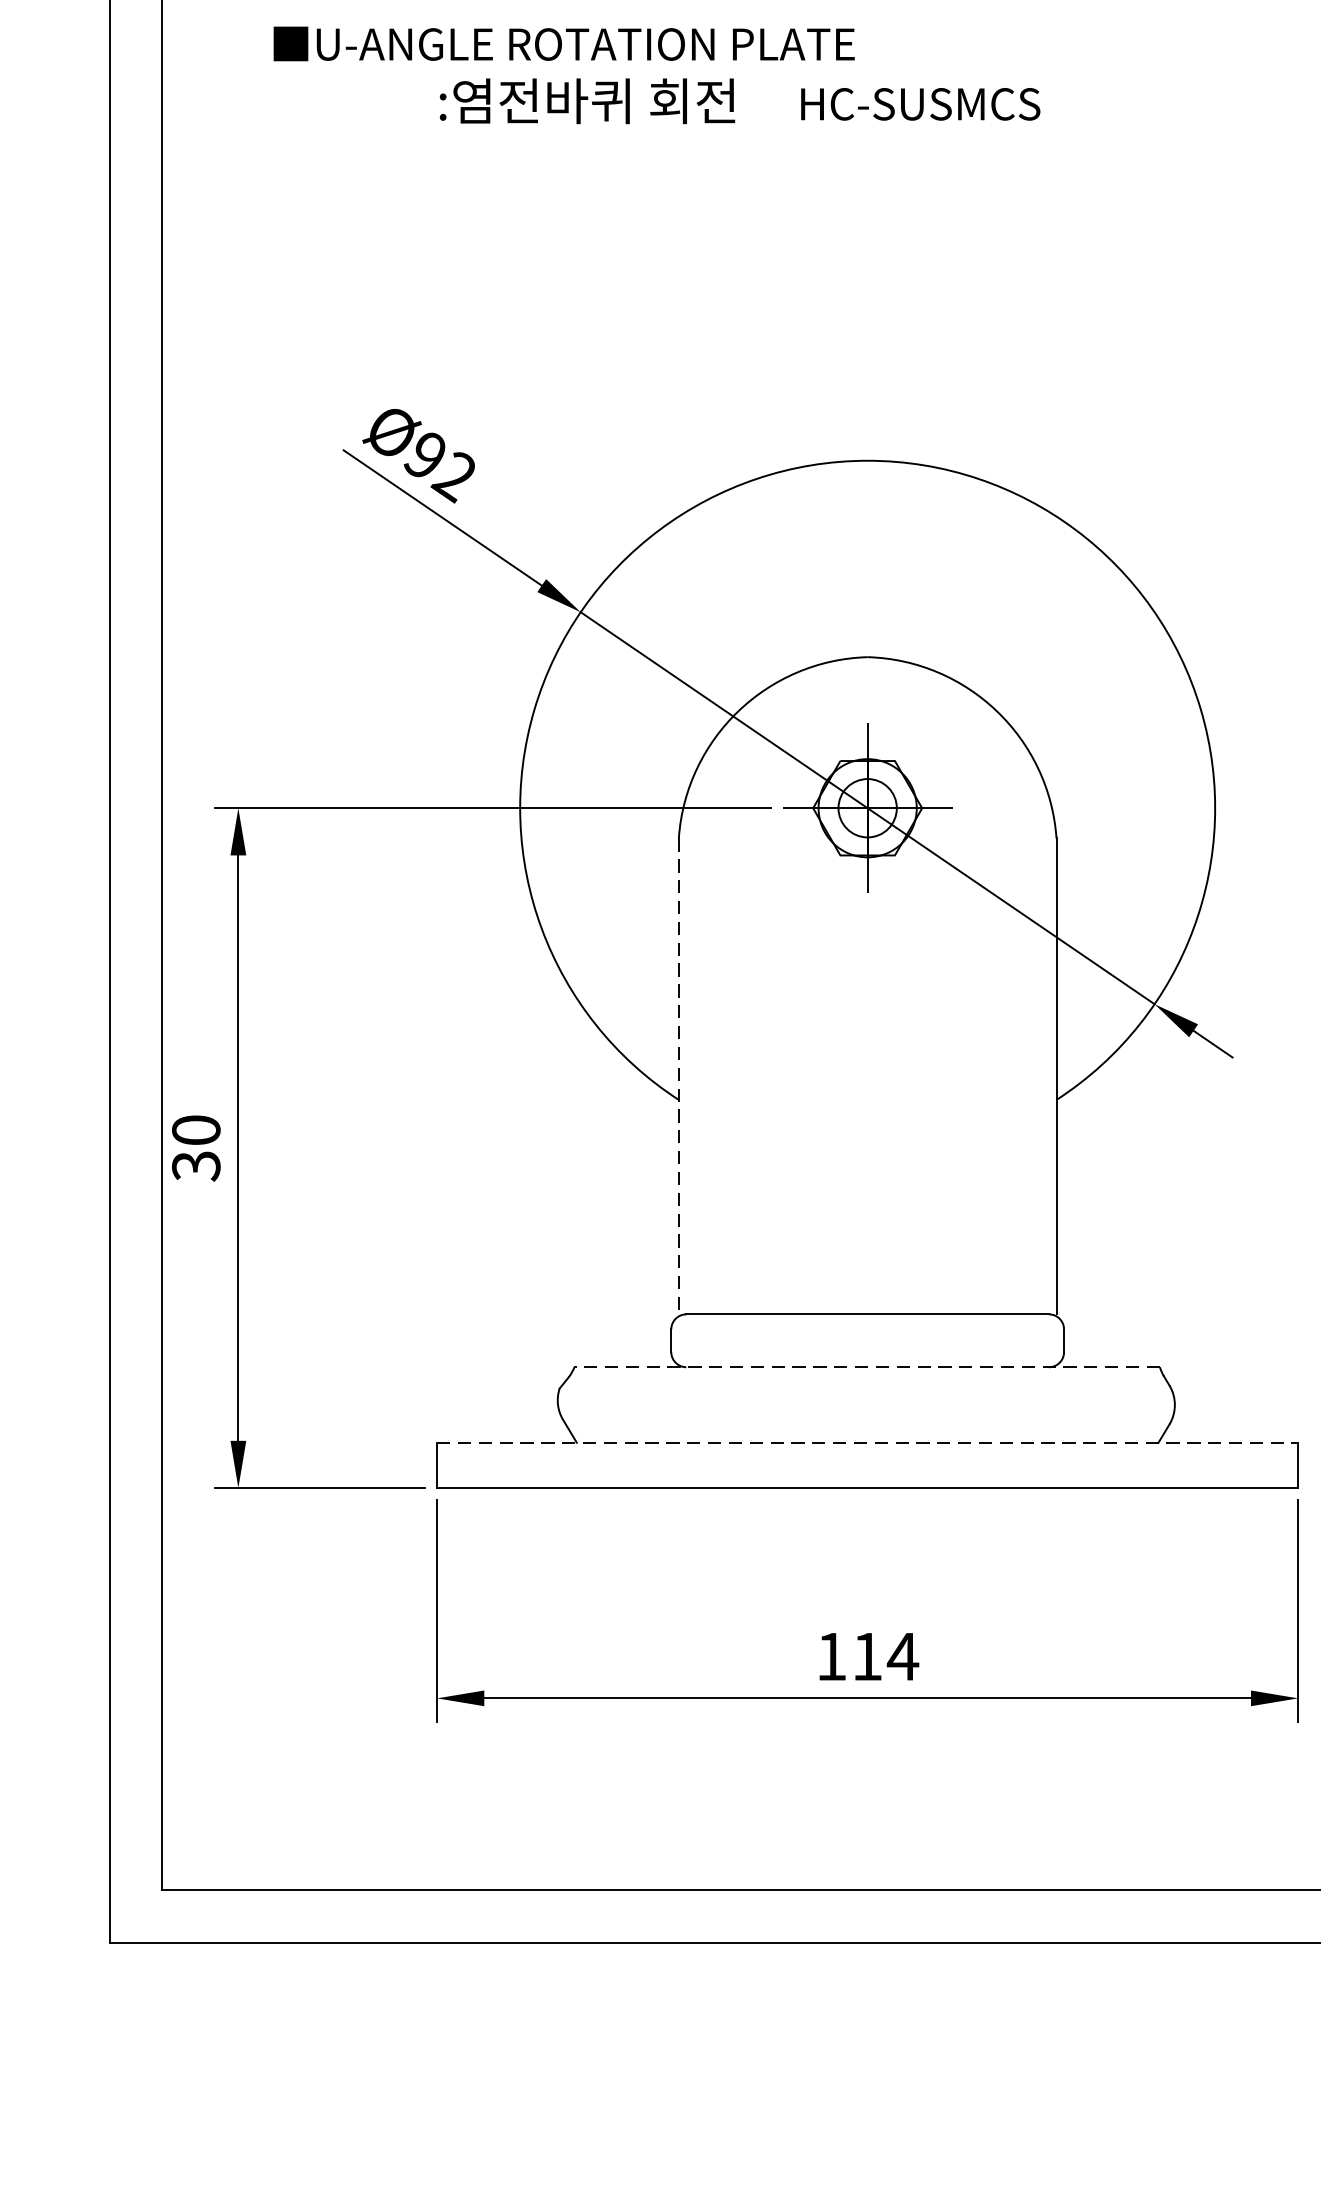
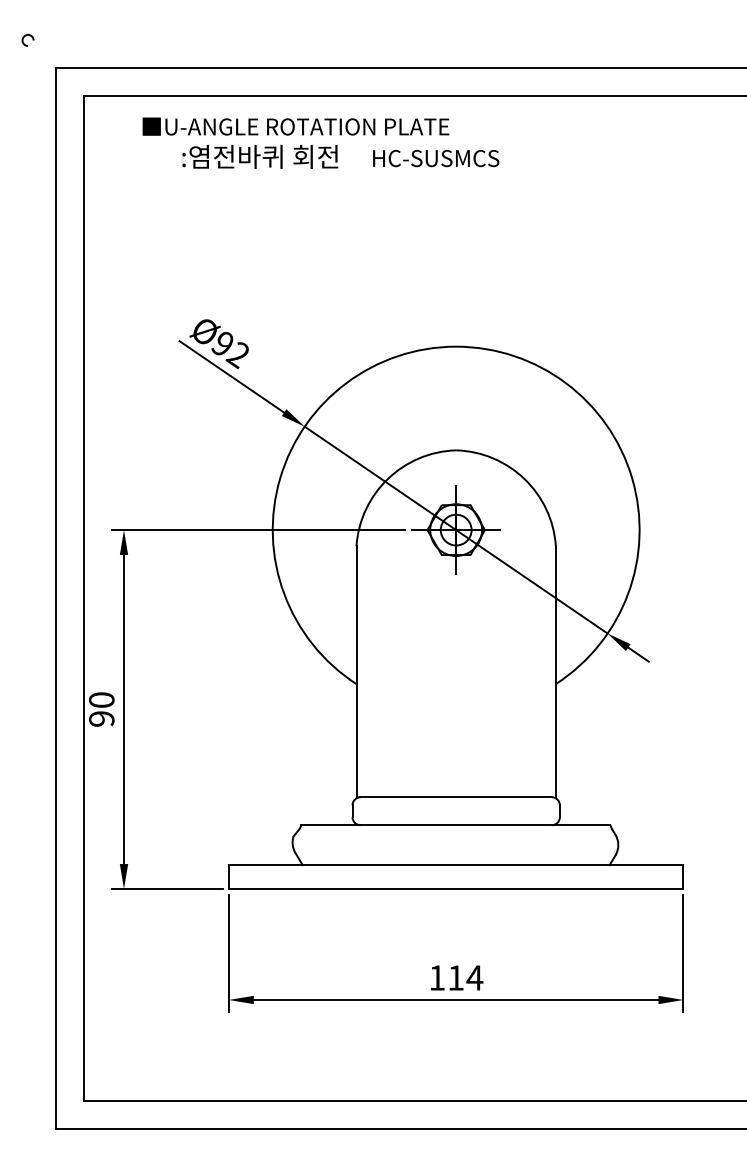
text: (739, 100) -> (340, 156), moved
line: (678, 1076) -> (356, 671), dashed -> solid
text: (195, 1167) -> (101, 719), 30 -> 90
line: (866, 1367) -> (455, 825), dashed -> solid
line: (868, 1443) -> (456, 865), dashed -> solid

